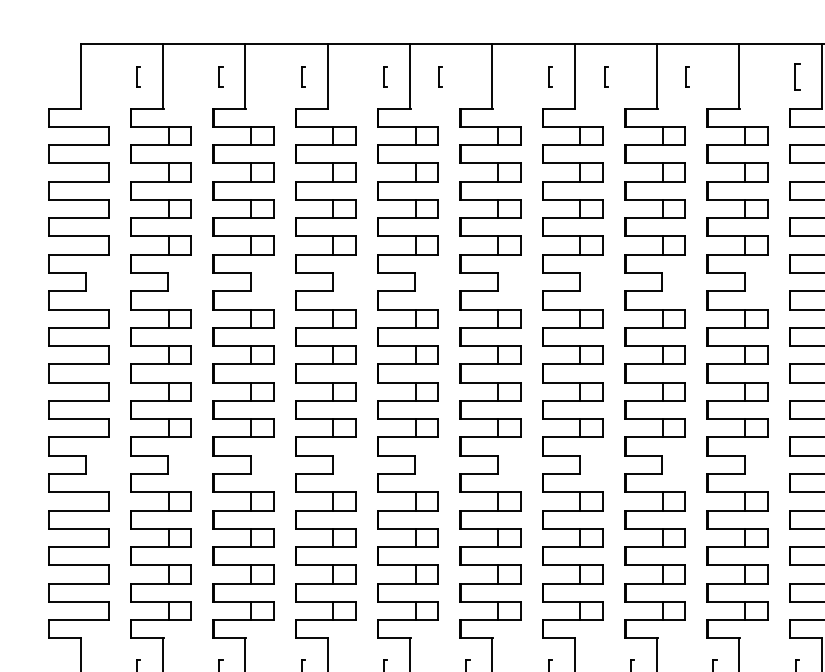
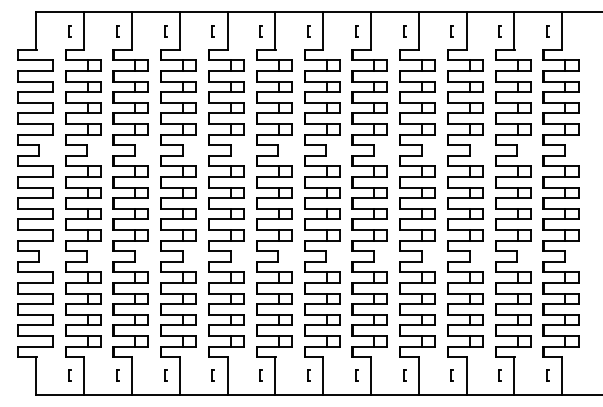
part: (439, 77) -> (260, 31), moved
part: (606, 77) -> (356, 31), moved
part: (687, 77) -> (404, 31), moved
part: (795, 77) -> (451, 31), size x0.71

